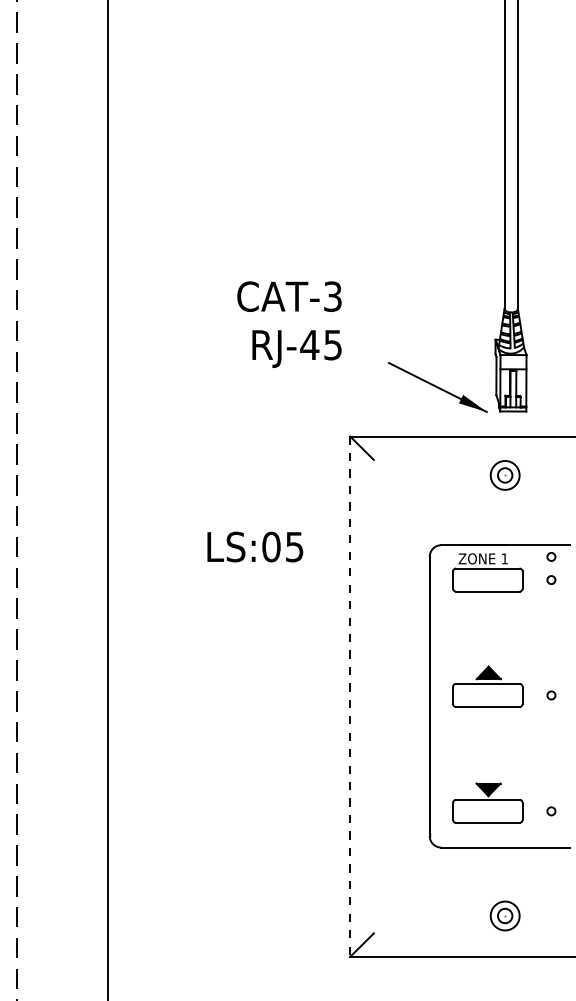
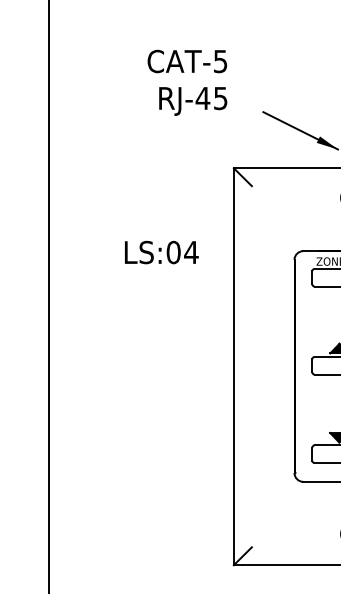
text: (332, 296) -> (220, 61), CAT-3 -> CAT-5
text: (294, 547) -> (191, 252), LS:05 -> LS:04
line: (350, 697) -> (234, 367), dashed -> solid

